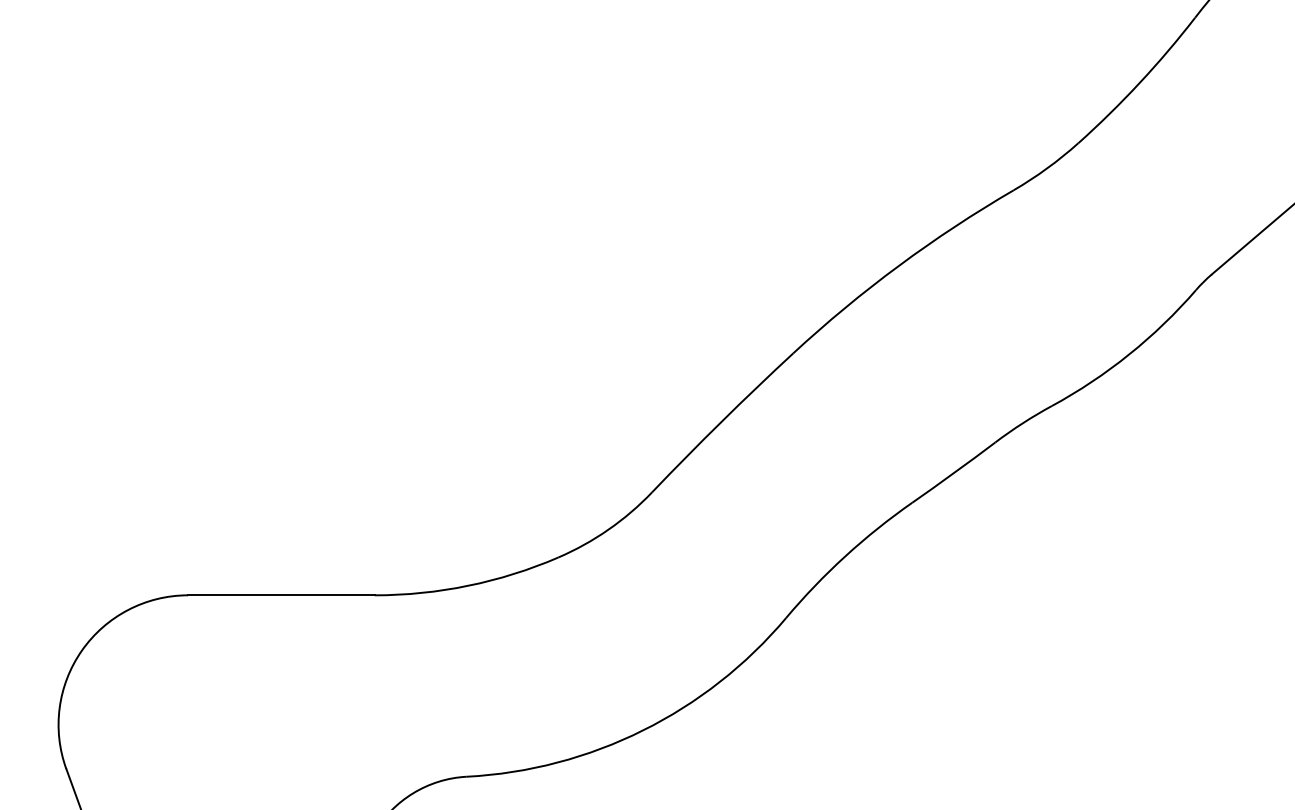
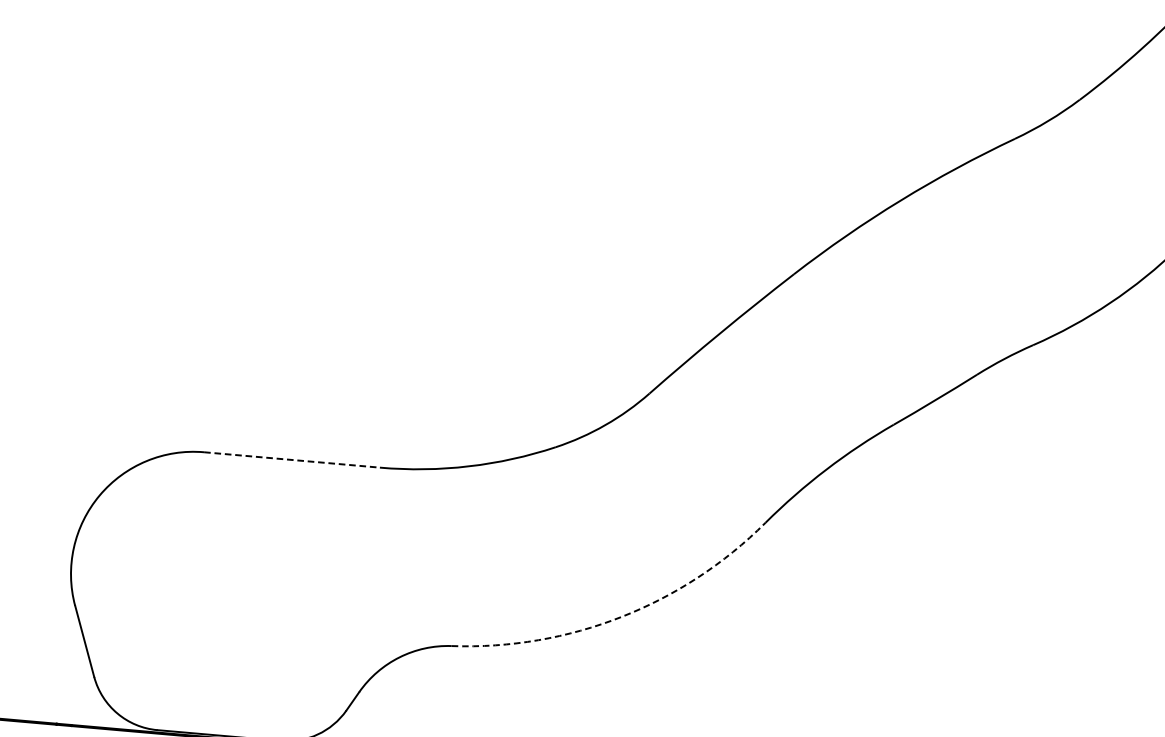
line: (281, 595) -> (292, 460), solid -> dashed
arc: (643, 730) -> (621, 617), solid -> dashed

